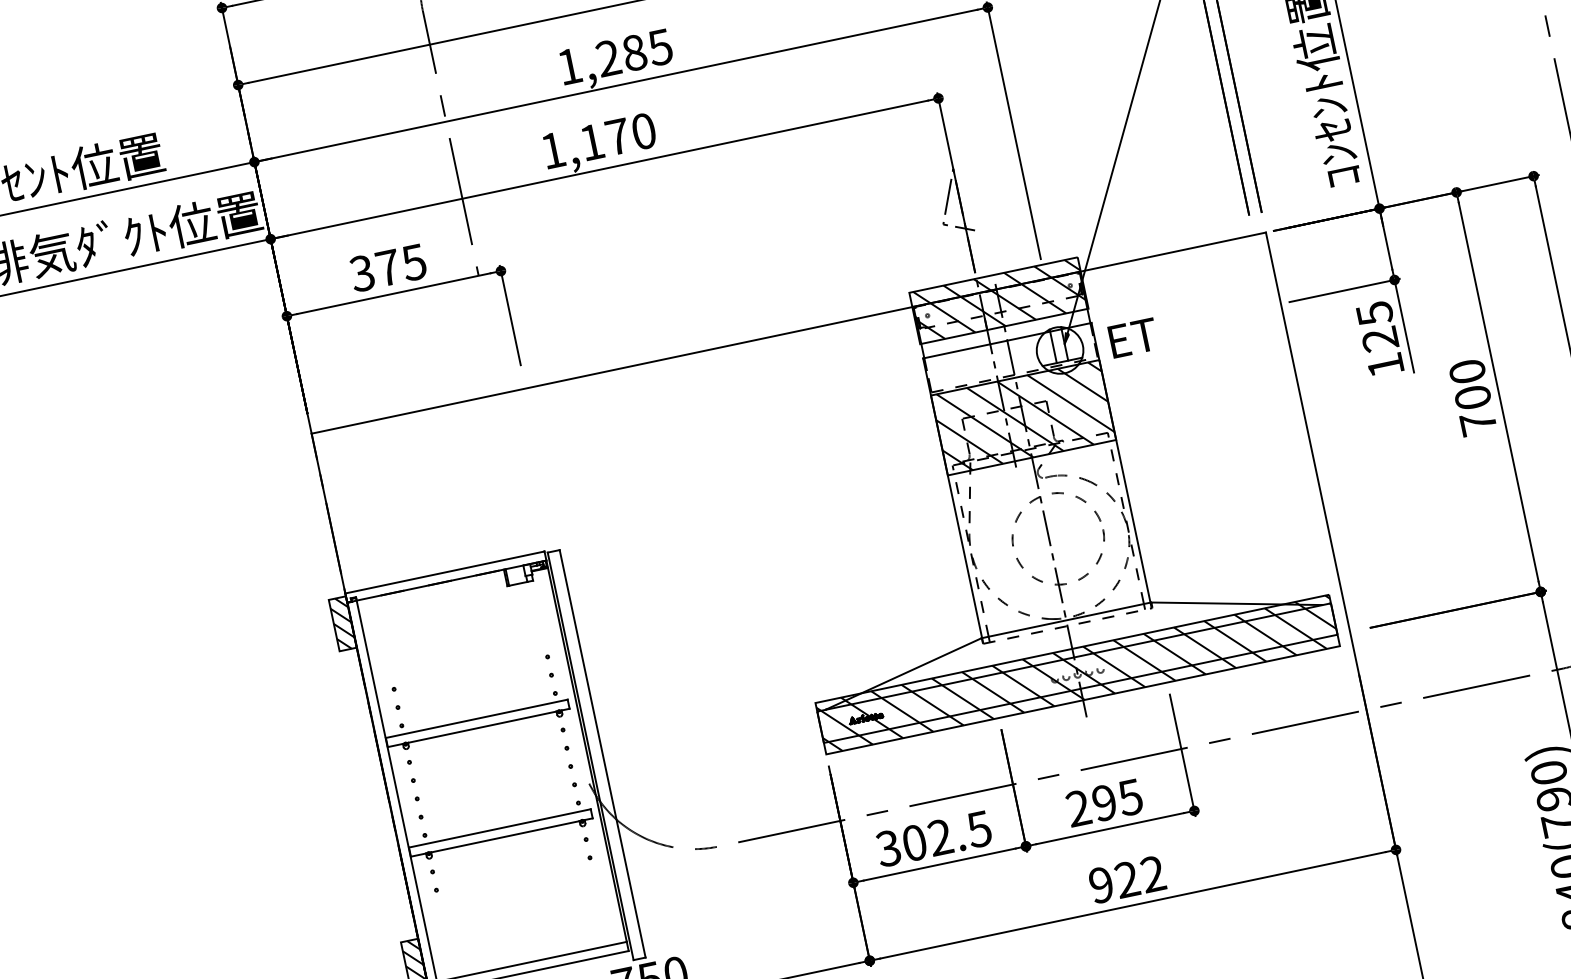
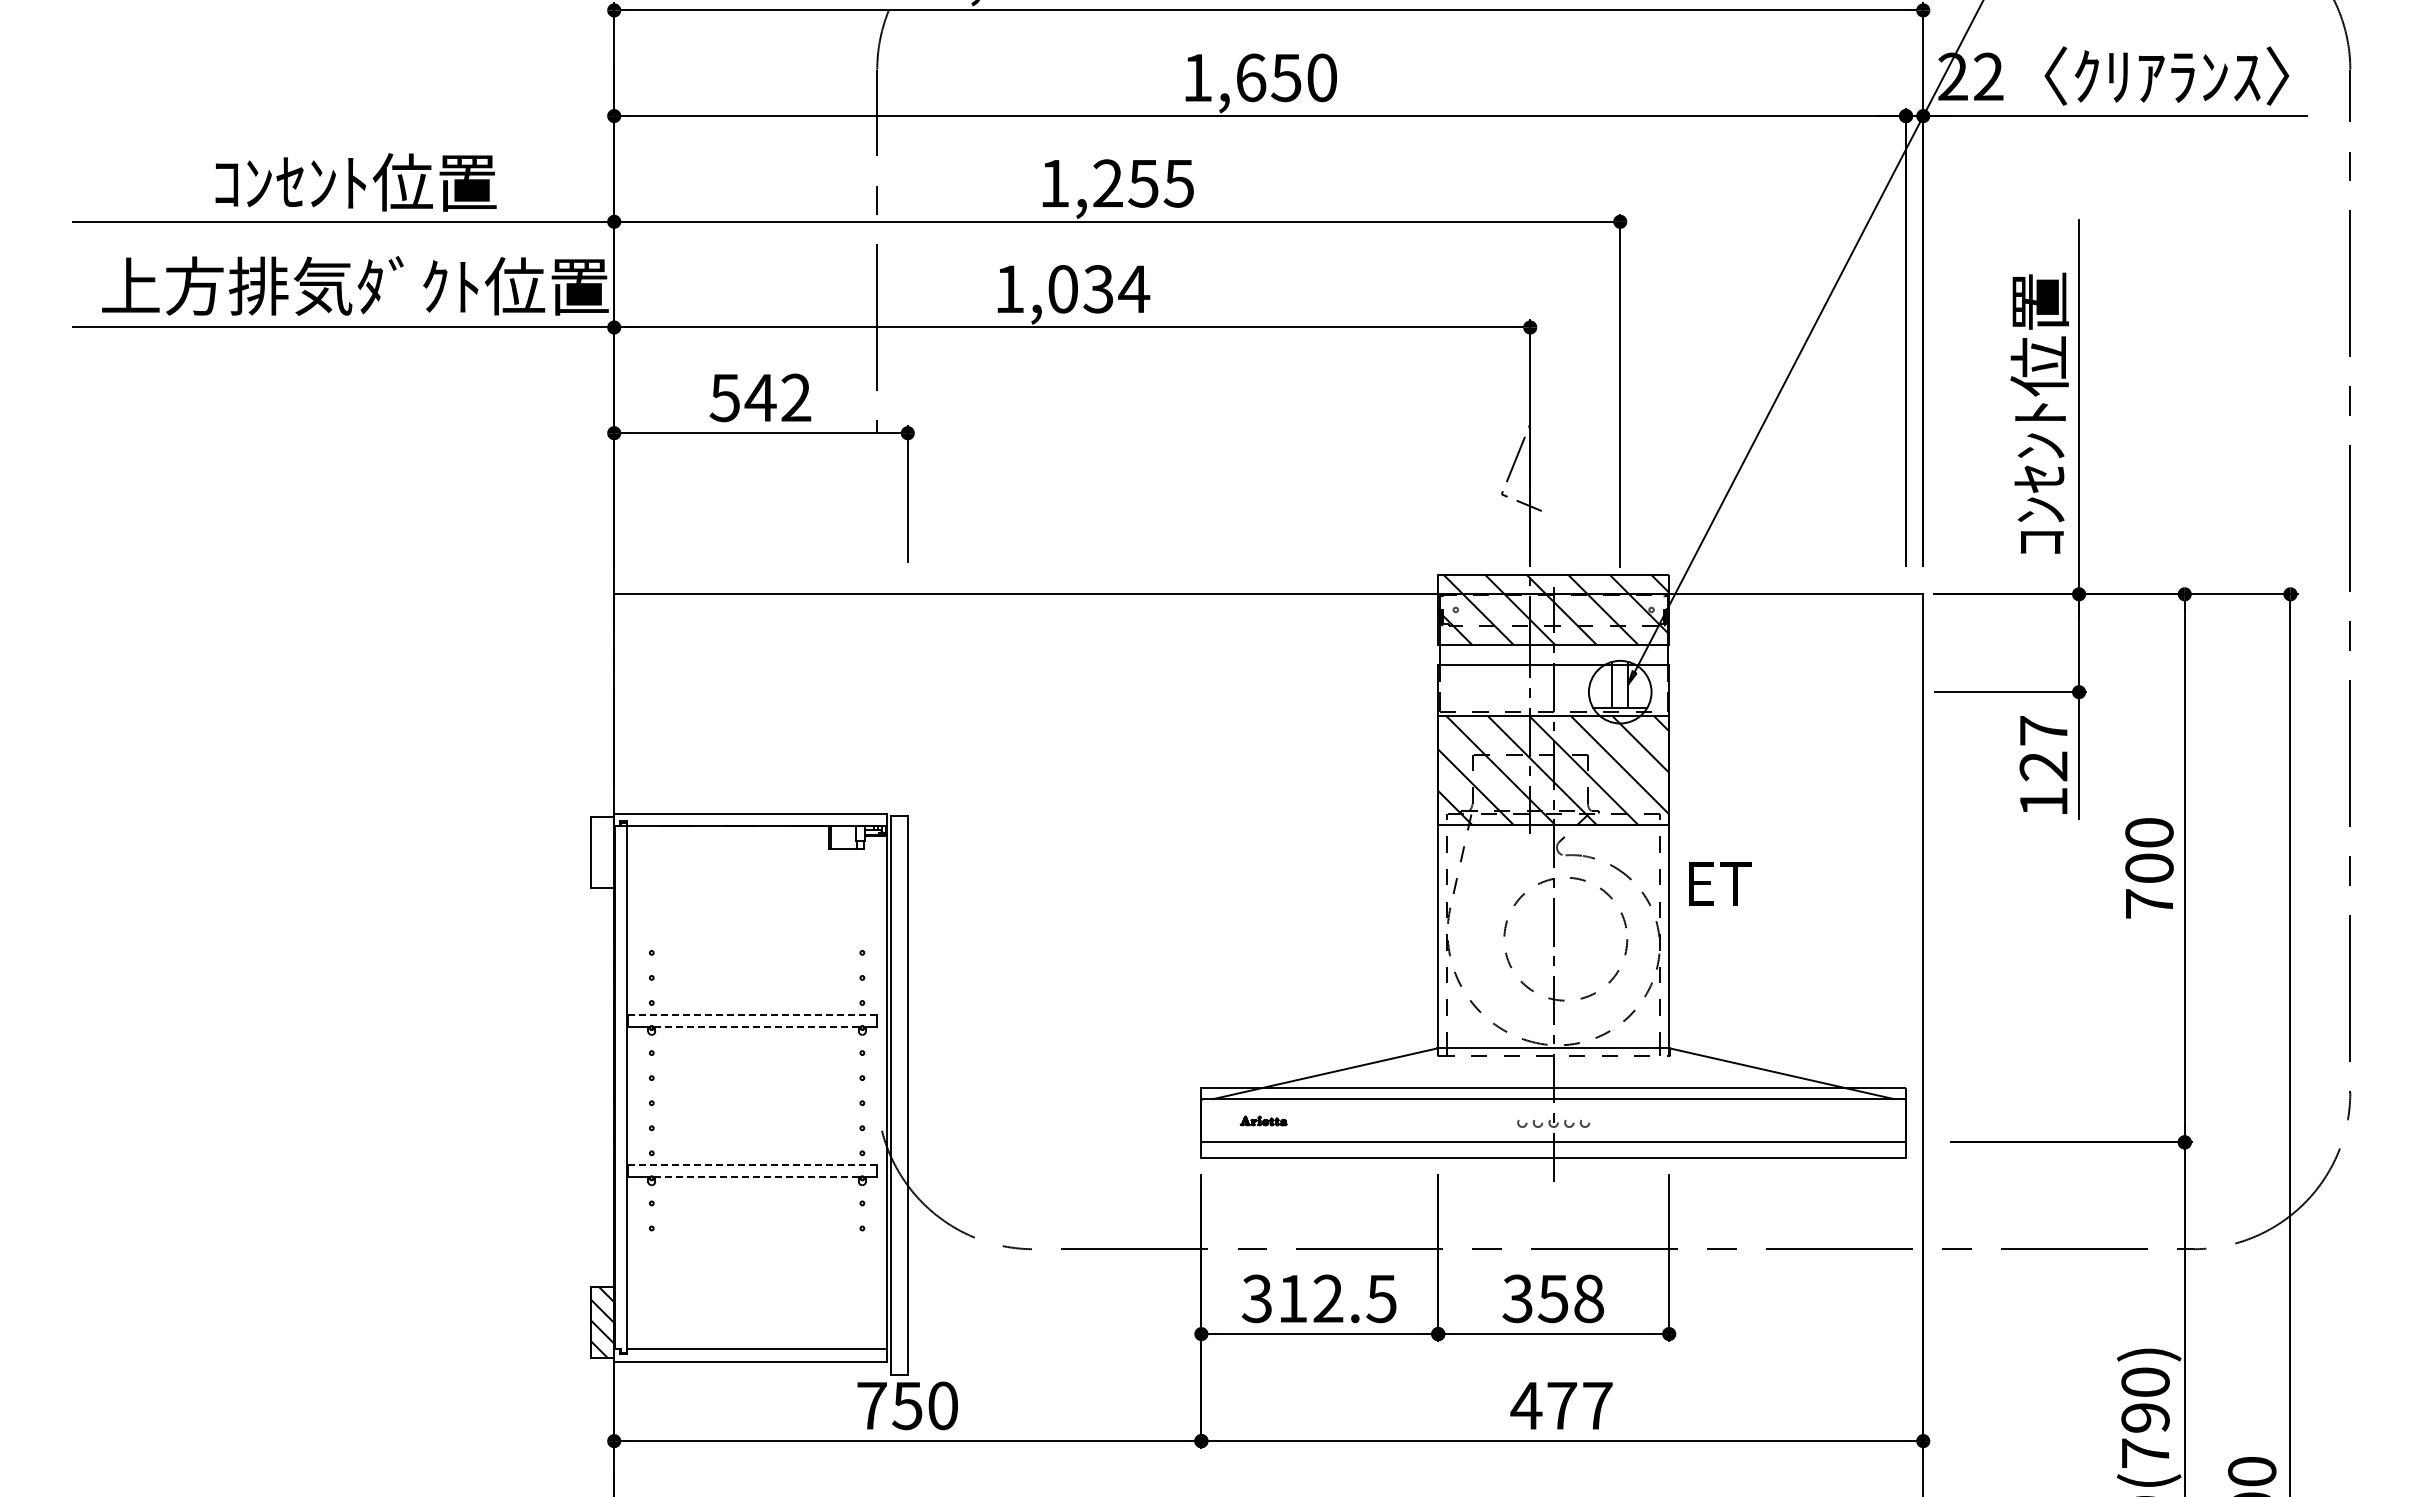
text: (634, 52) -> (1143, 183), 1,285 -> 1,255
text: (618, 136) -> (1099, 289), 1,170 -> 1,034
text: (388, 267) -> (760, 397), 375 -> 542
text: (1375, 313) -> (2044, 731), 125 -> 127
text: (1133, 337) -> (1720, 883), moved
hatch: (342, 623) -> (602, 852), removed
hatch: (1077, 674) -> (1553, 1122), removed
line: (477, 718) -> (752, 1014), solid -> dashed
line: (482, 727) -> (757, 1027), solid -> dashed
text: (1104, 802) -> (1553, 1298), 295 -> 358
line: (500, 828) -> (752, 1164), solid -> dashed
line: (505, 836) -> (757, 1177), solid -> dashed
text: (914, 842) -> (1292, 1298), 302.5 -> 312.5
text: (1126, 879) -> (1561, 1405), 922 -> 477

